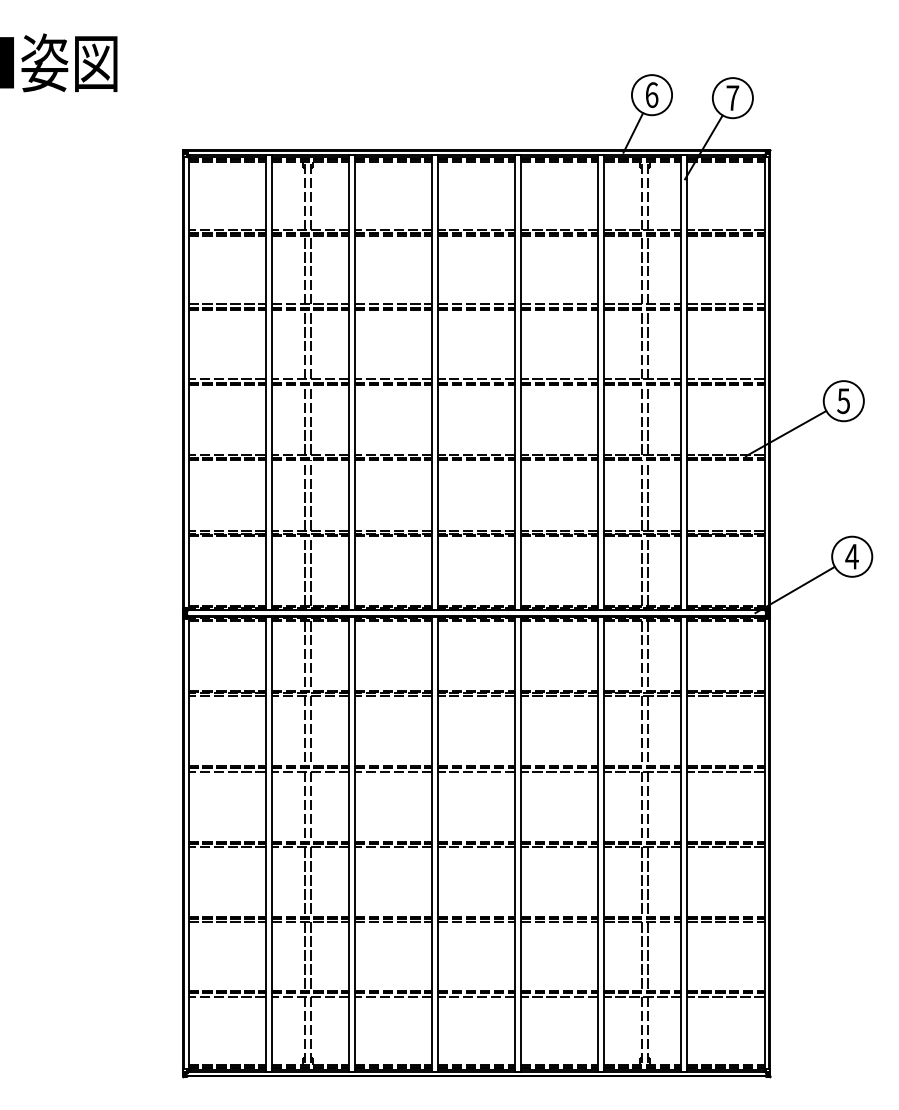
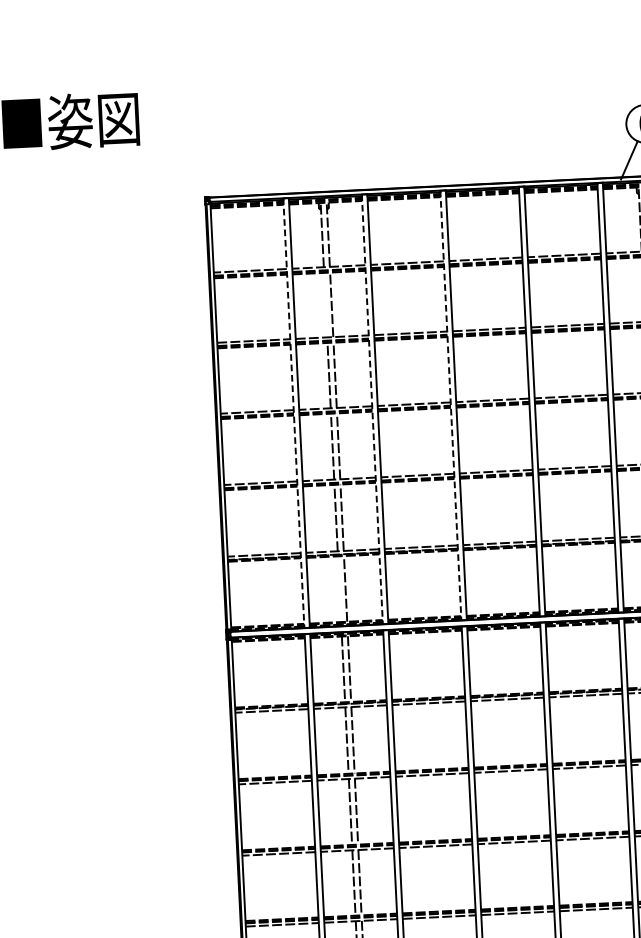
line: (305, 269) -> (326, 304), removed
line: (265, 383) -> (293, 414), solid -> dashed
line: (348, 383) -> (371, 410), solid -> dashed
line: (432, 383) -> (451, 406), solid -> dashed
line: (305, 570) -> (340, 588), removed

